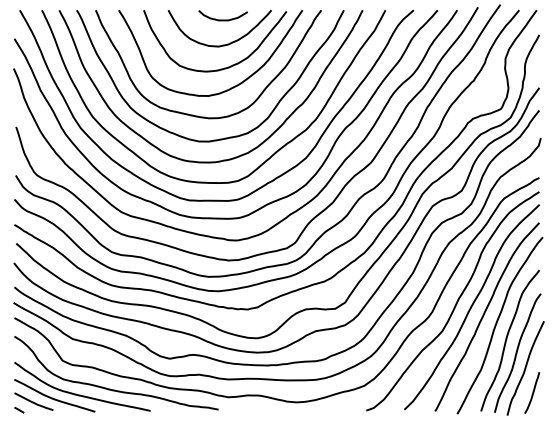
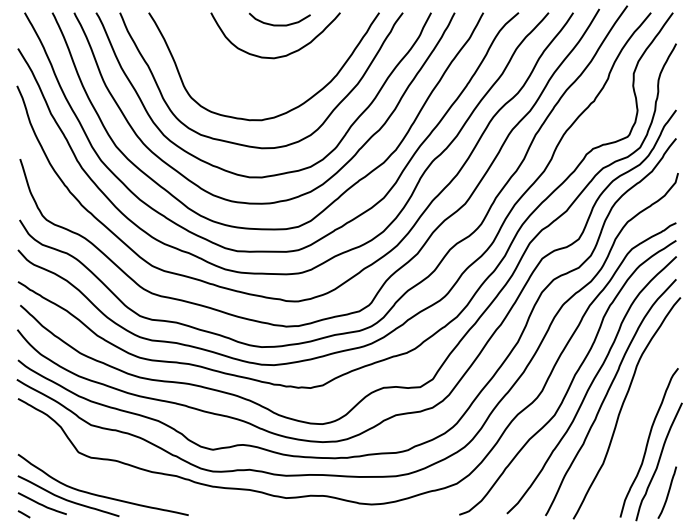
curve: (222, 68) -> (279, 85), removed
curve: (506, 340) -> (635, 426), removed
curve: (114, 389) -> (143, 488), removed

